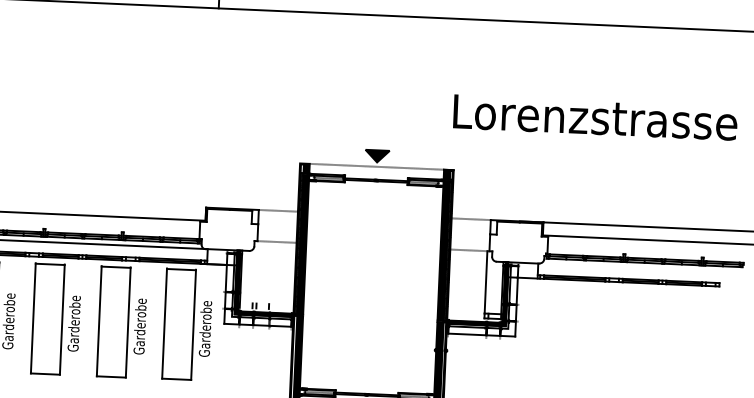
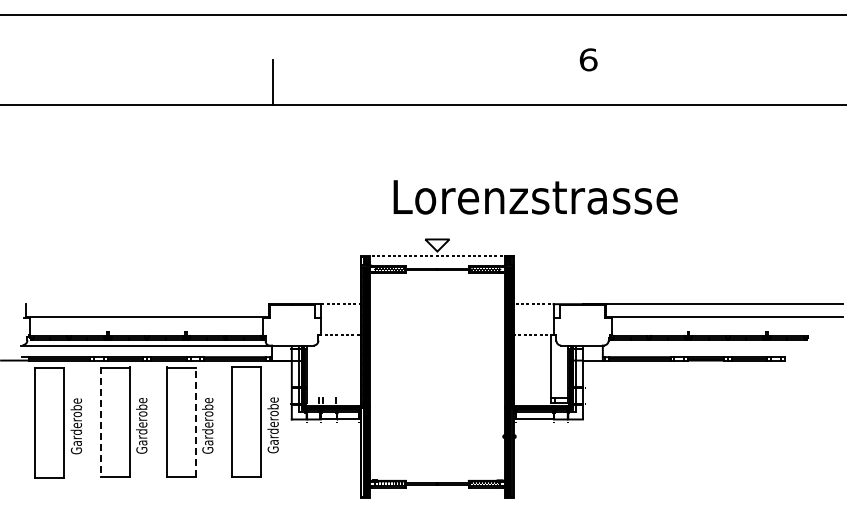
text: (595, 117) -> (535, 197), moved
fill: (377, 156) -> (437, 245), removed
line: (33, 318) -> (100, 422), solid -> dashed
line: (128, 321) -> (195, 421), solid -> dashed

